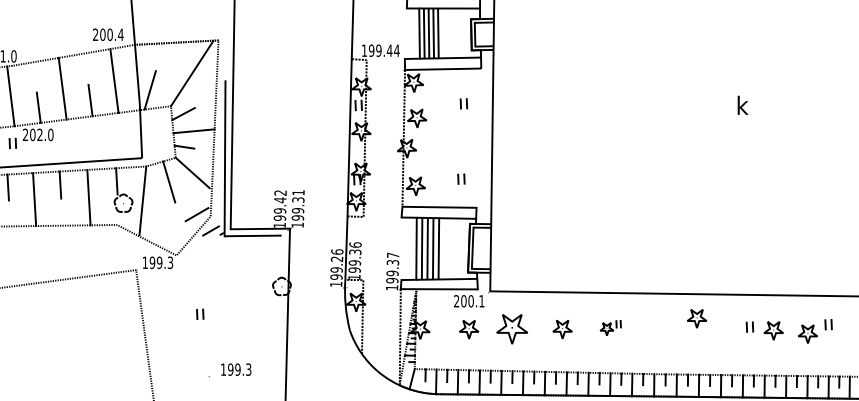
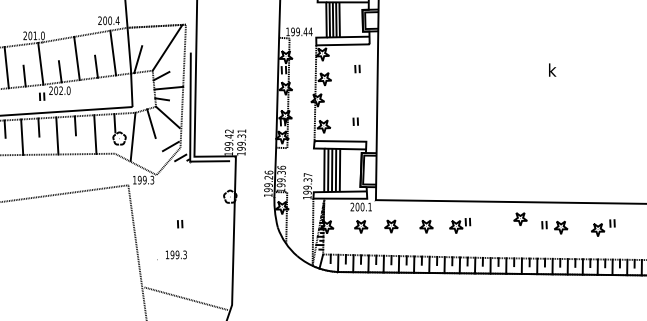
part: (200, 314) -> (180, 224), moved
part: (611, 327) -> (460, 225), size x1.43
part: (512, 329) -> (391, 226), size x0.62
part: (764, 330) -> (554, 227), moved
text: (229, 369) -> (171, 254), moved

